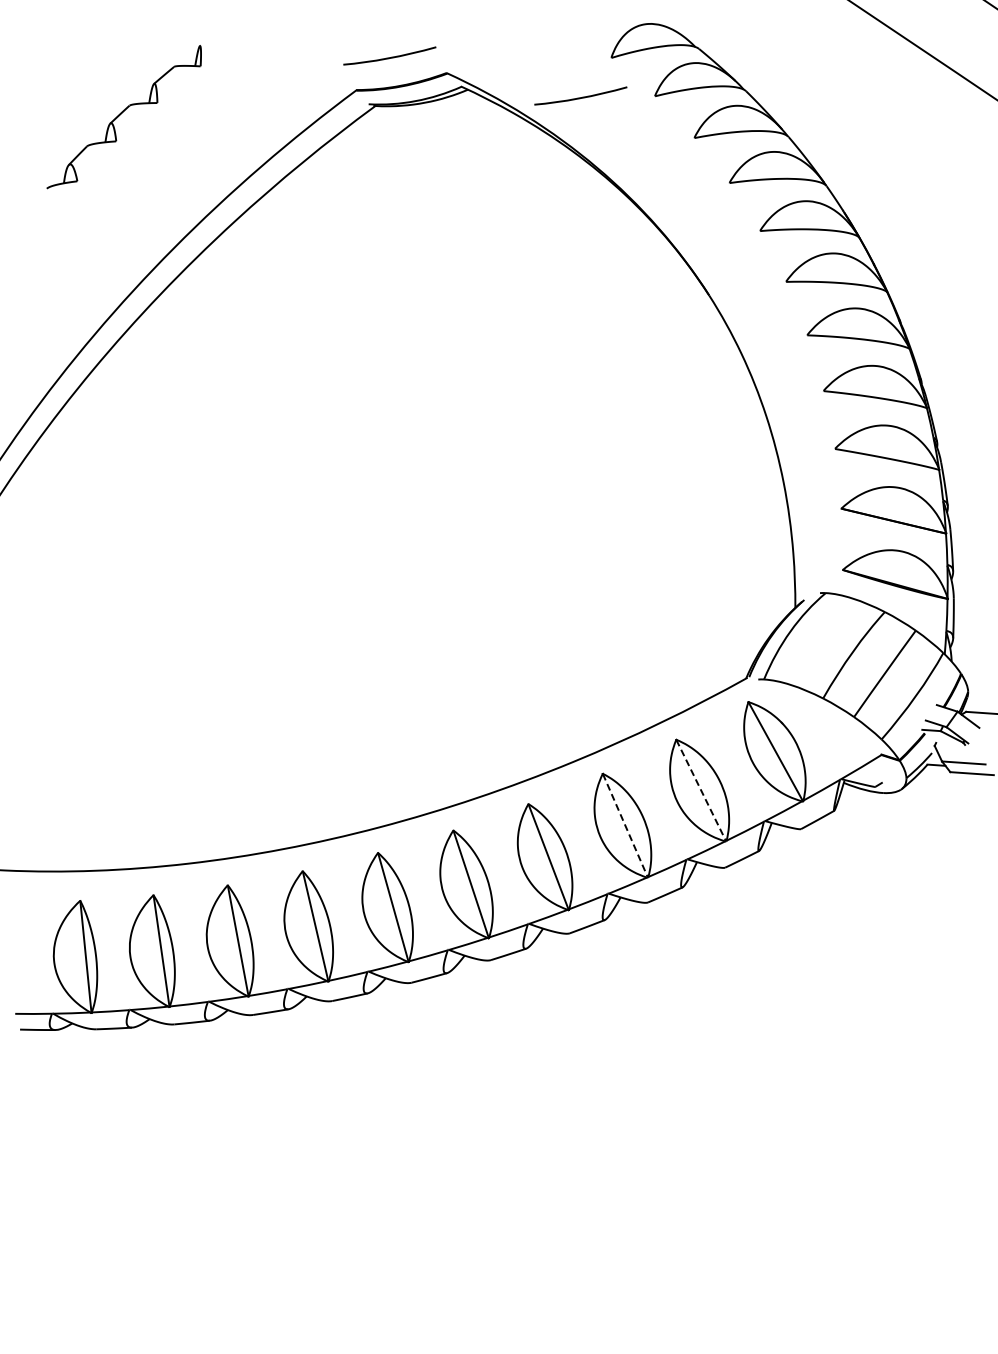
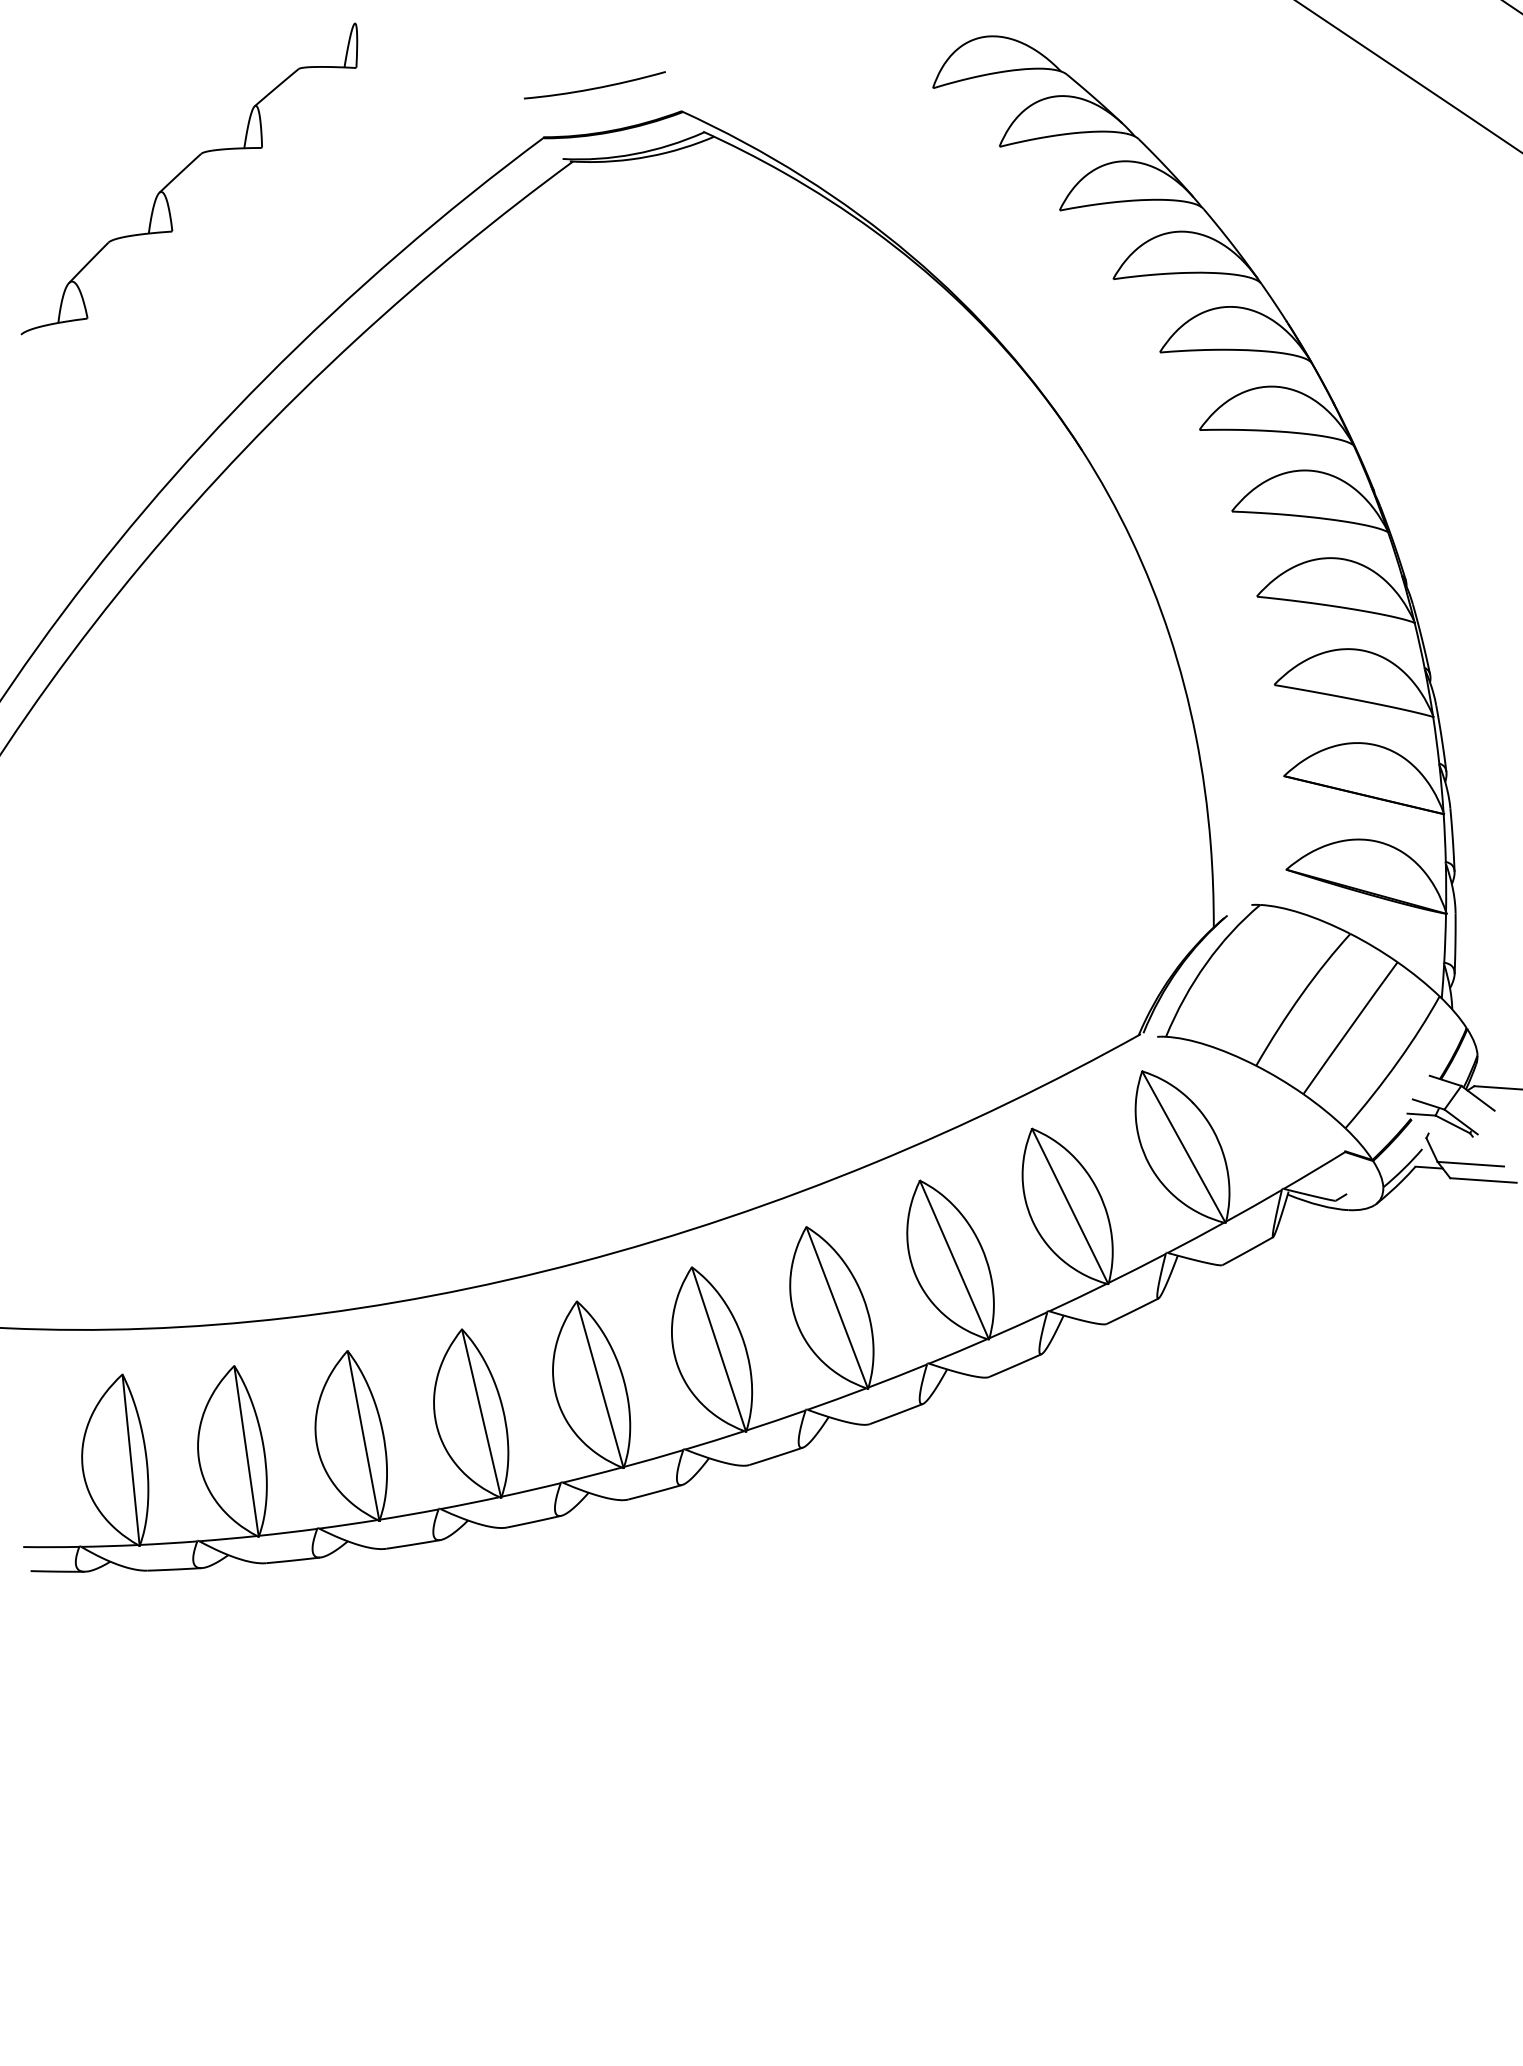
curve: (580, 97) -> (885, 148), removed
part: (123, 116) -> (188, 177), size x1.43
line: (701, 790) -> (1070, 1206), dashed -> solid
line: (625, 825) -> (954, 1259), dashed -> solid

